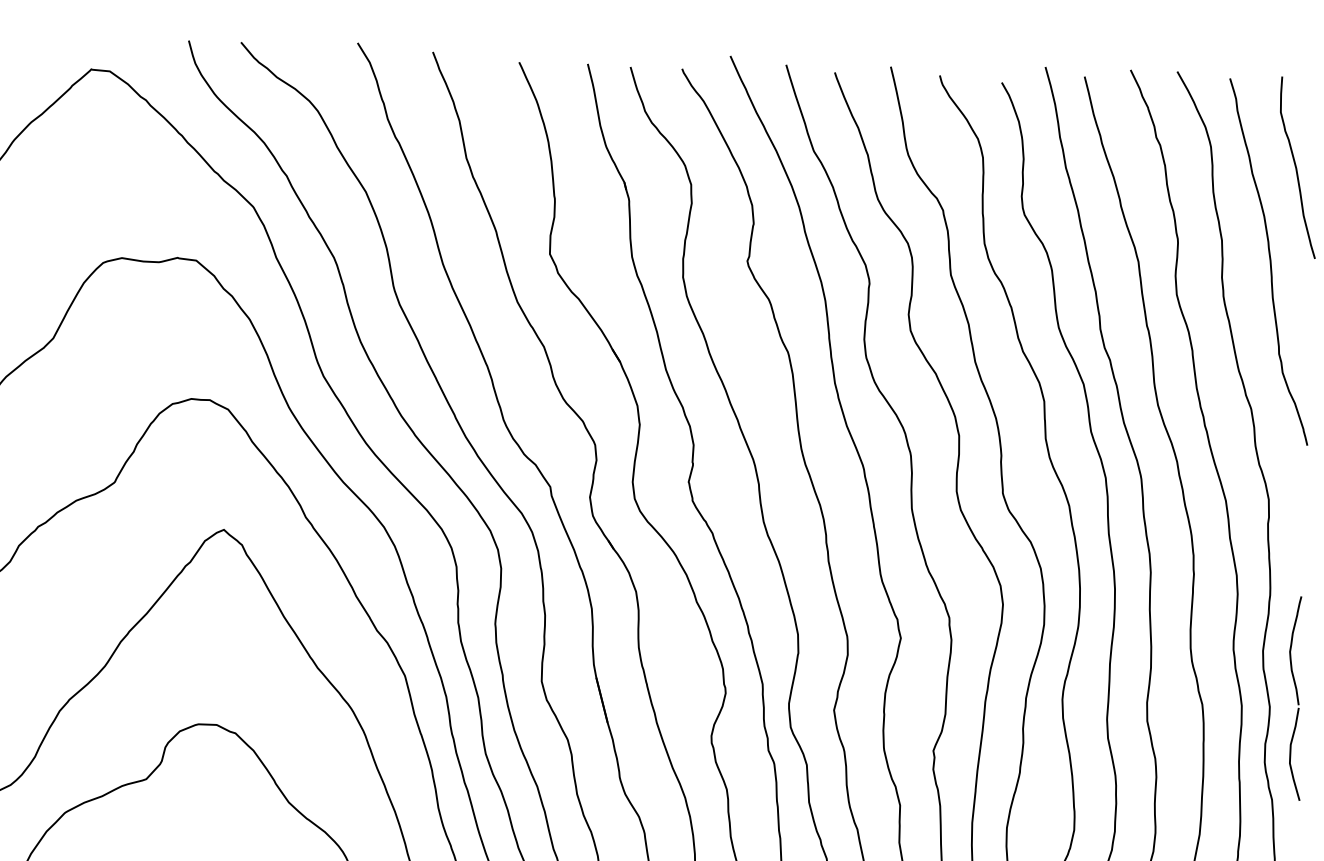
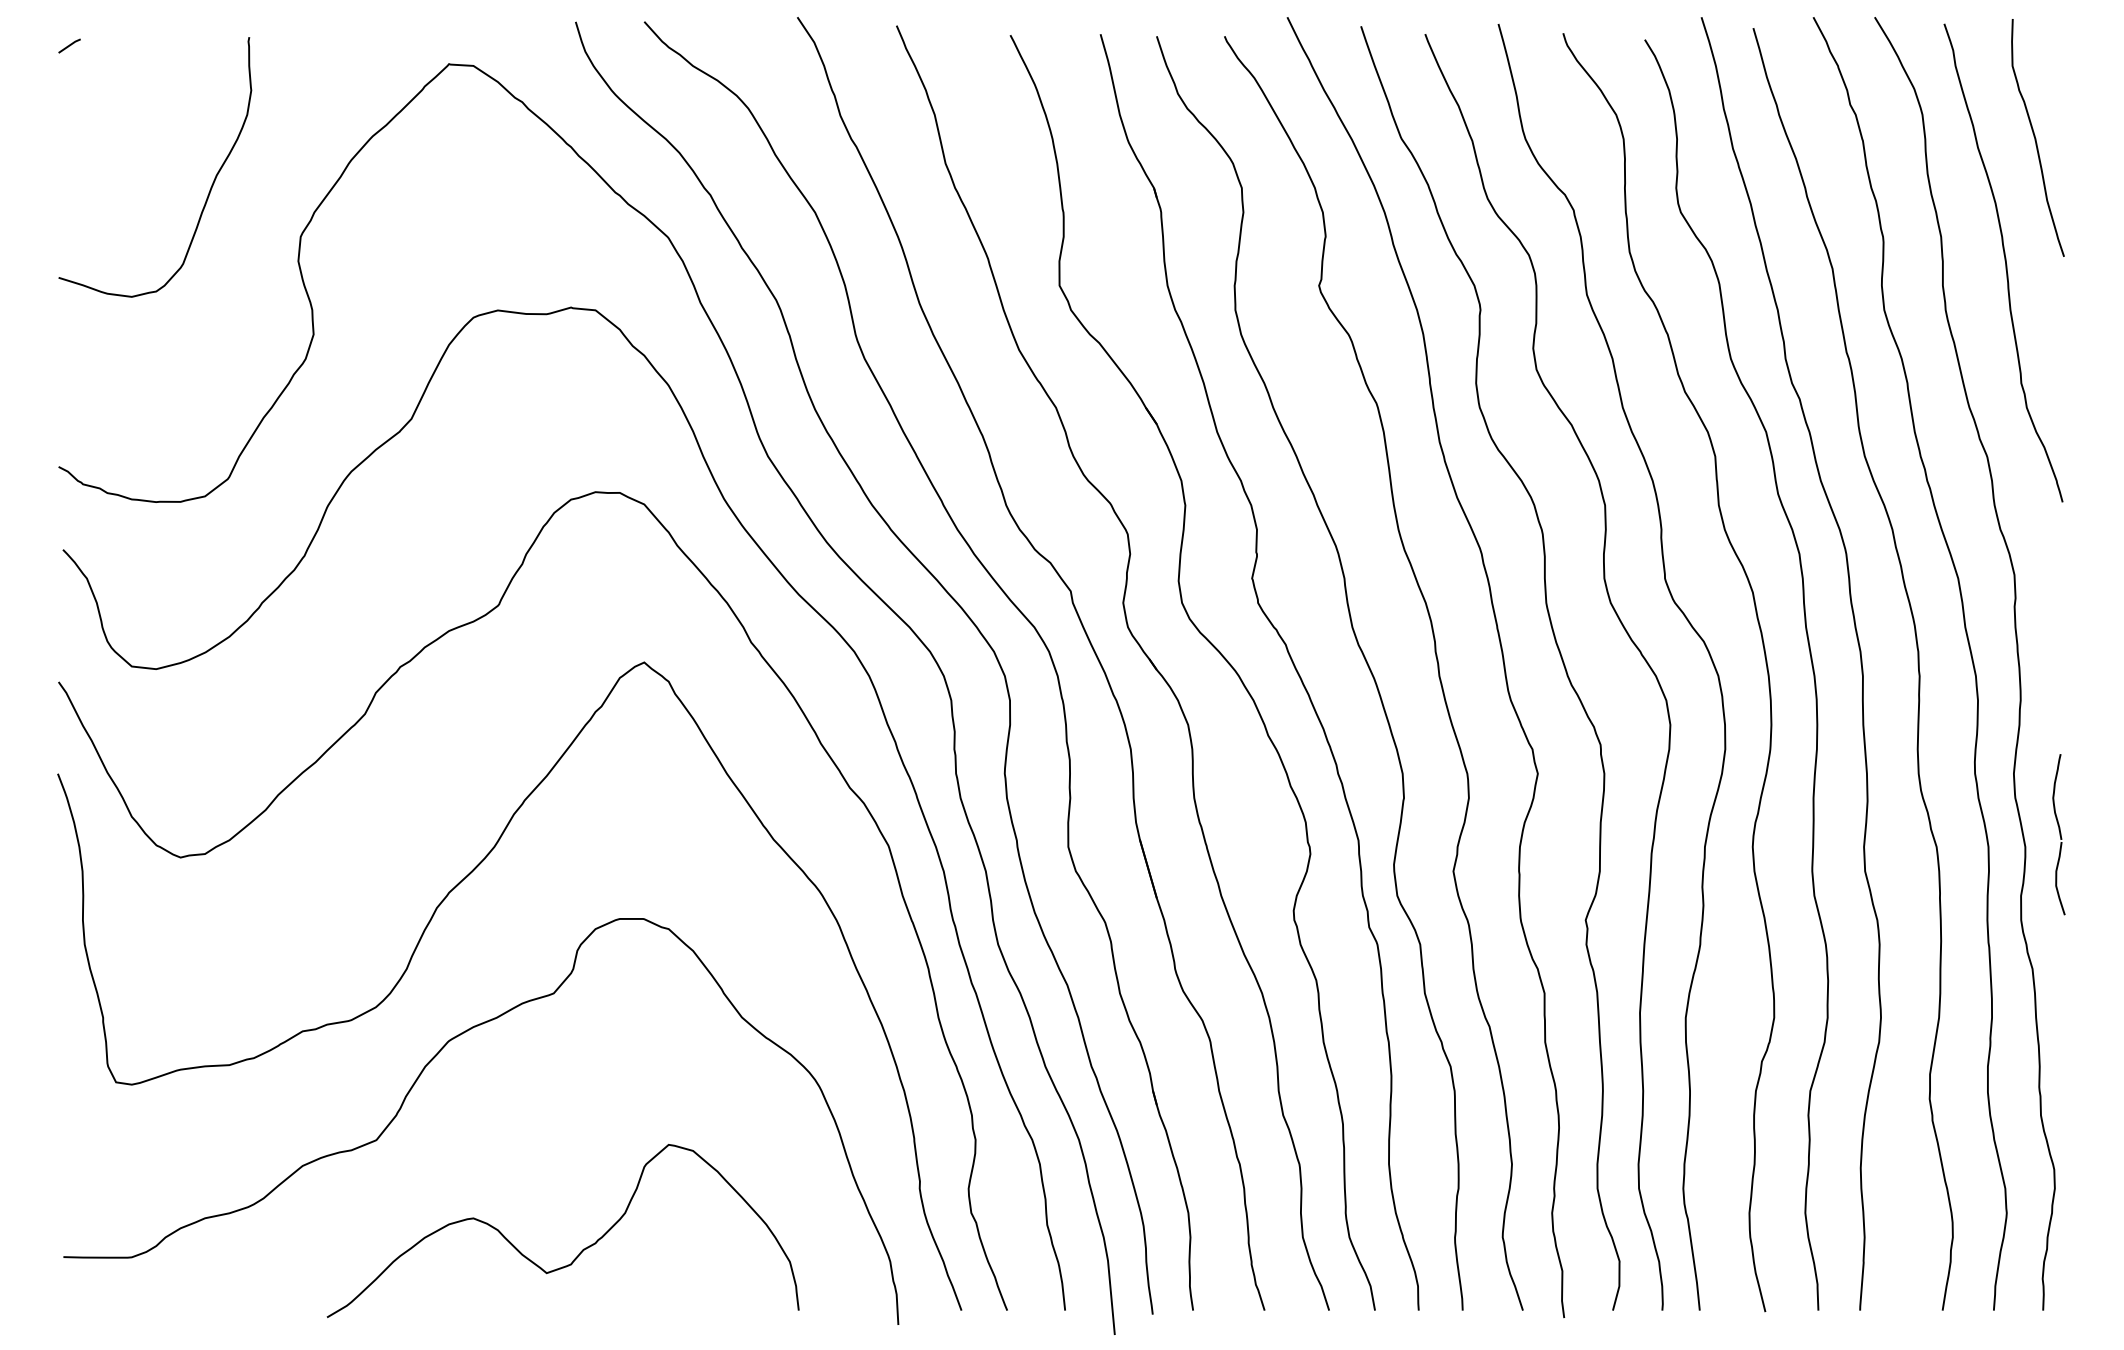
part: (1295, 698) -> (2058, 834), size x0.6

